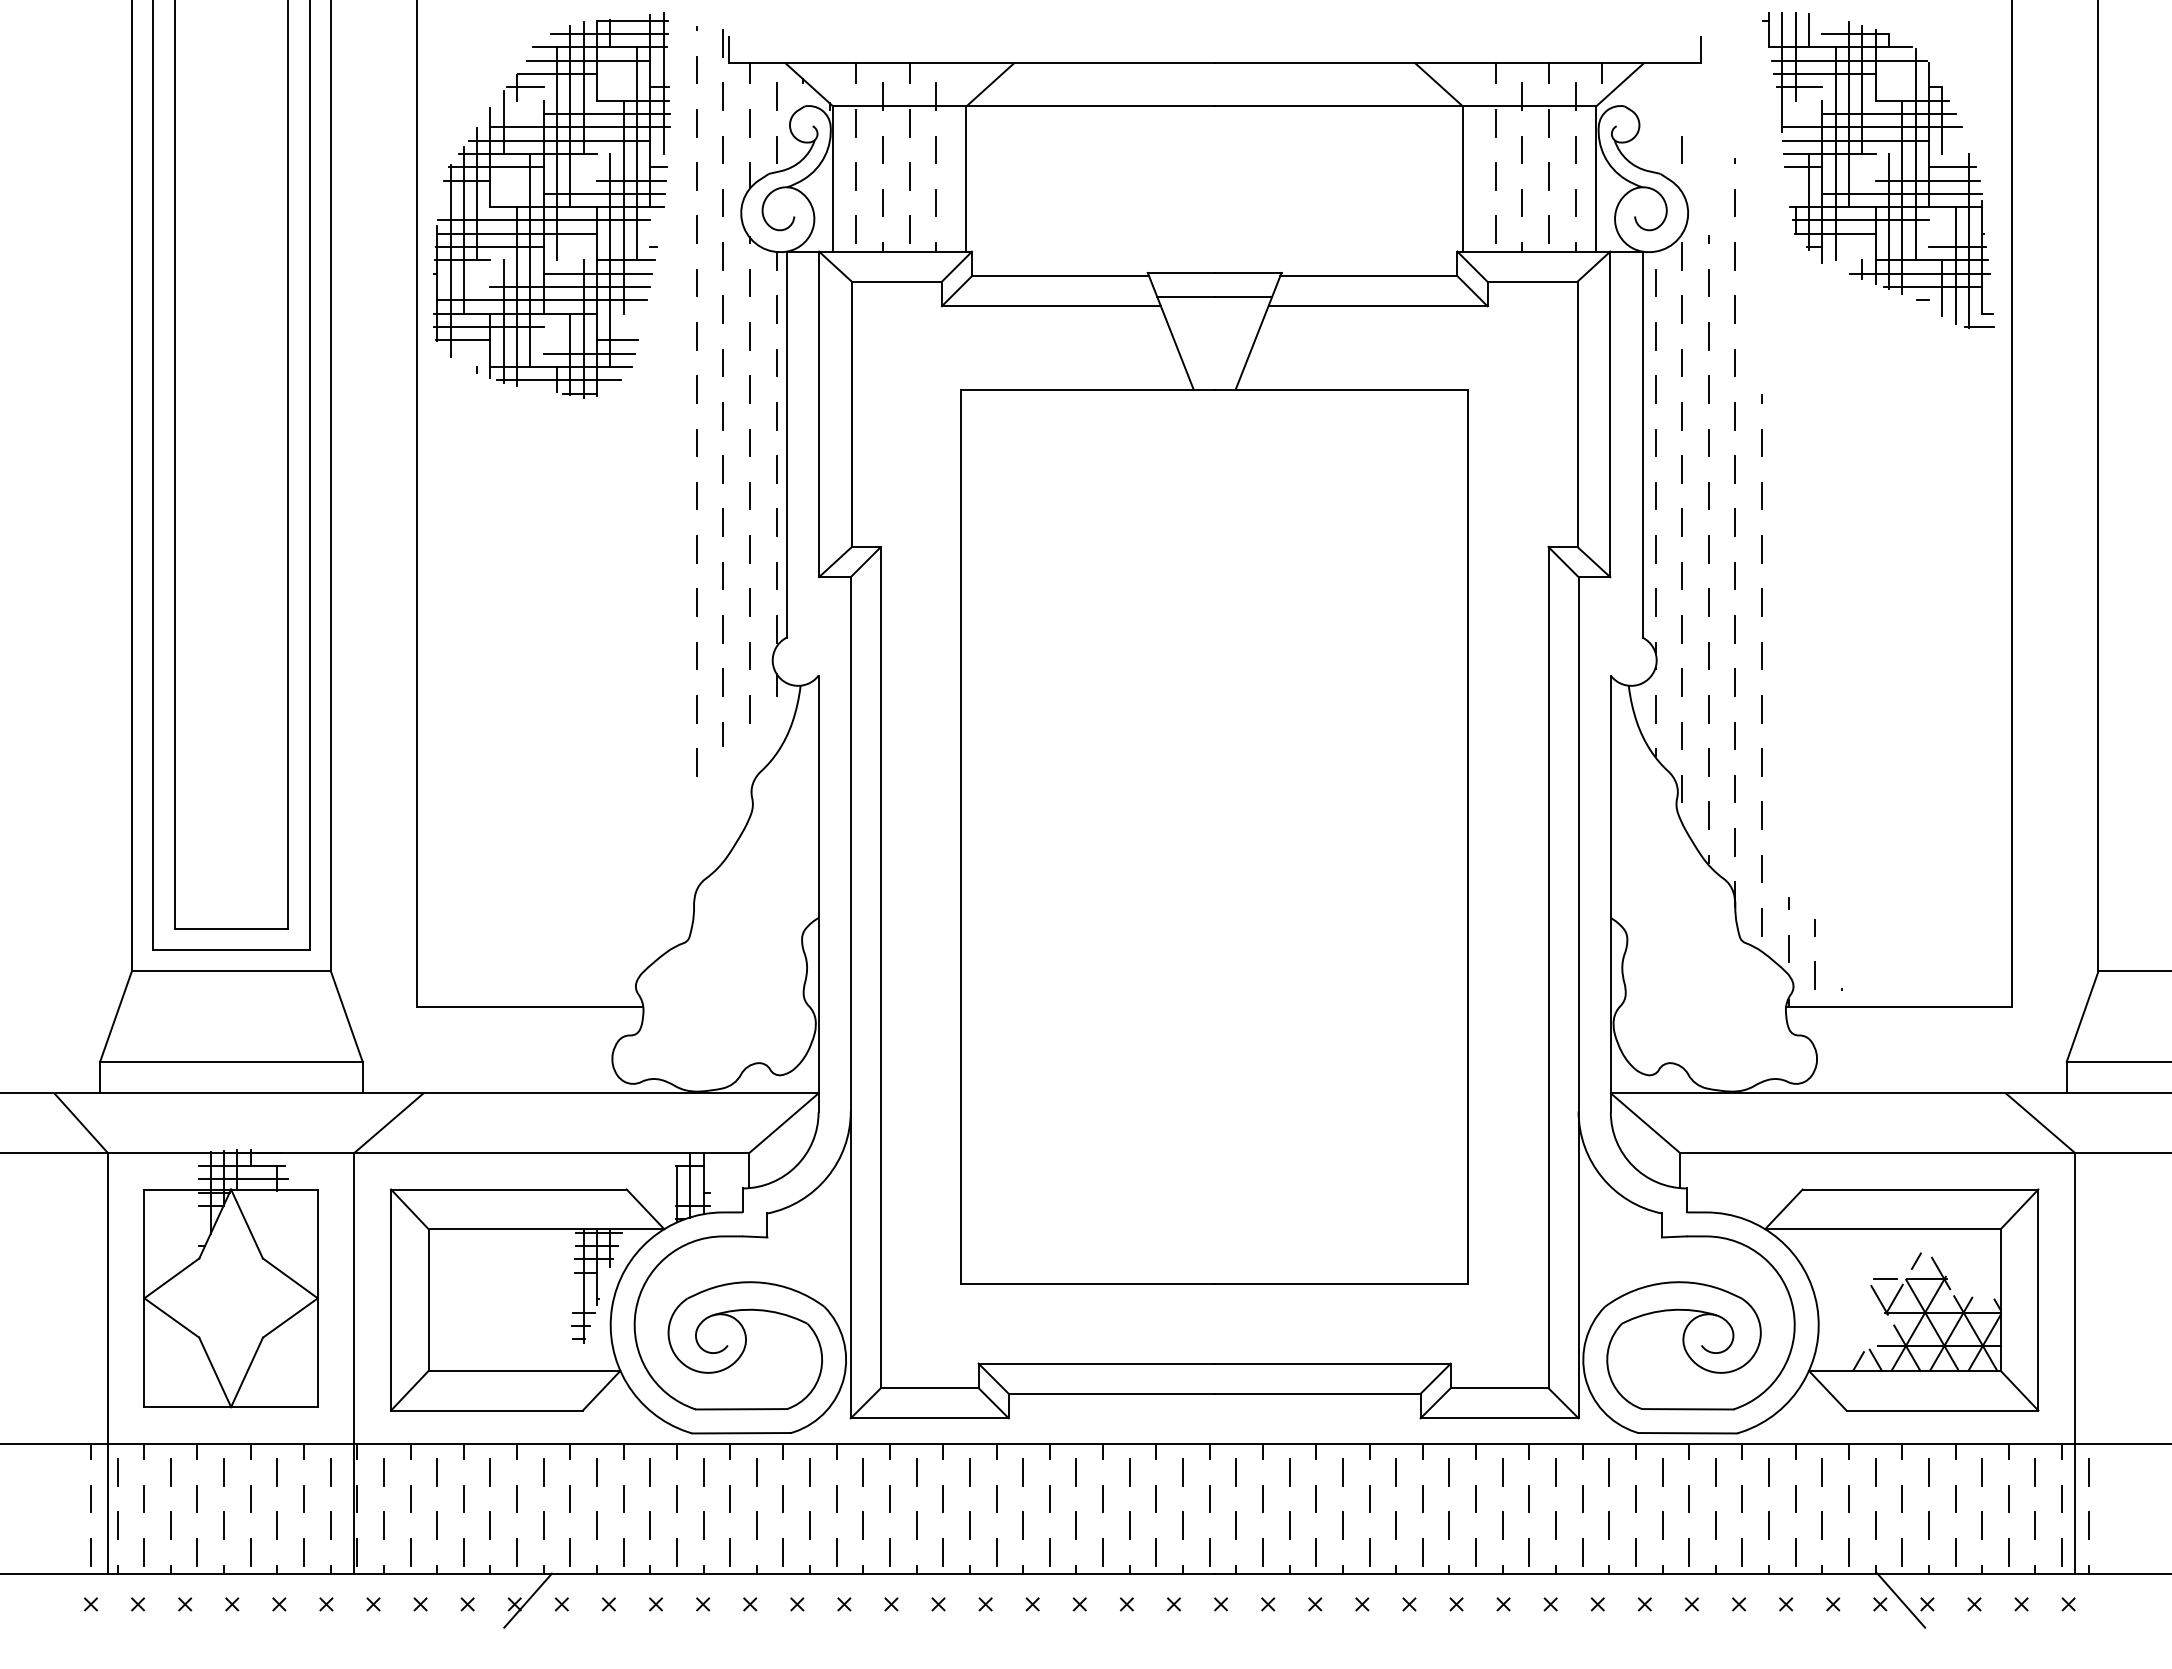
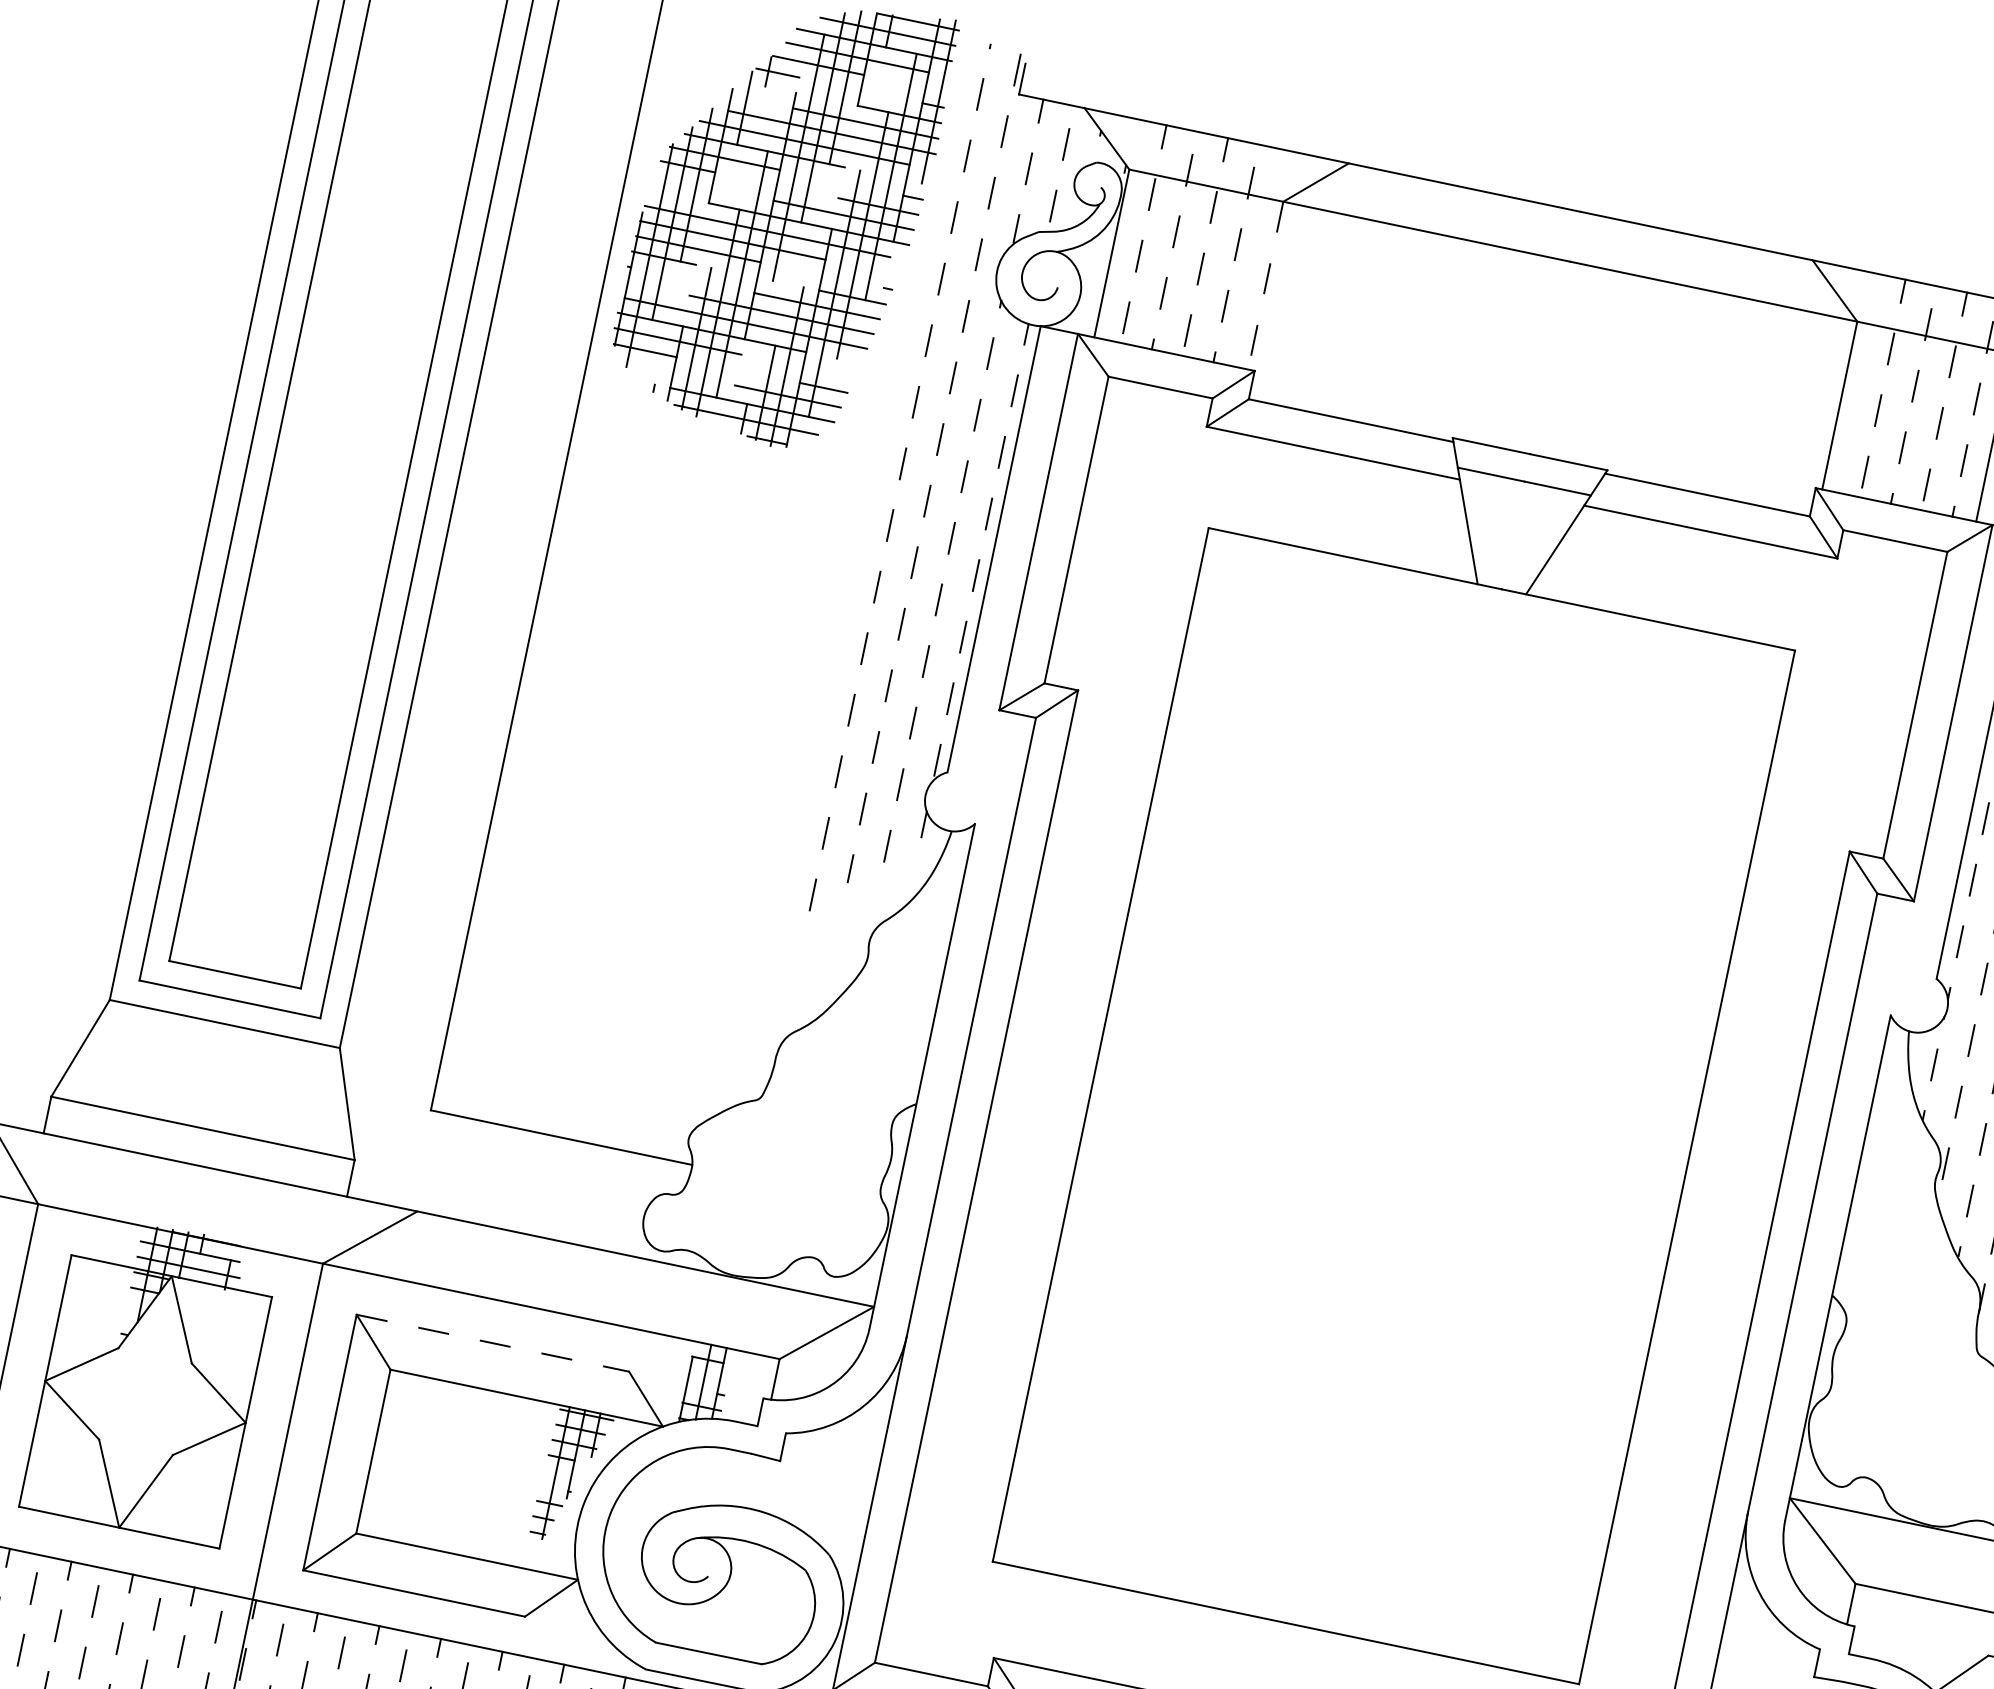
line: (966, 179) -> (1265, 286), solid -> dashed
line: (508, 1189) -> (492, 1343), solid -> dashed

